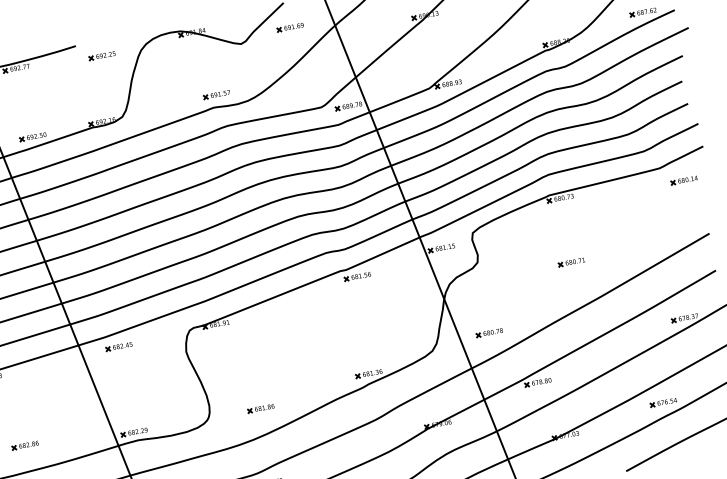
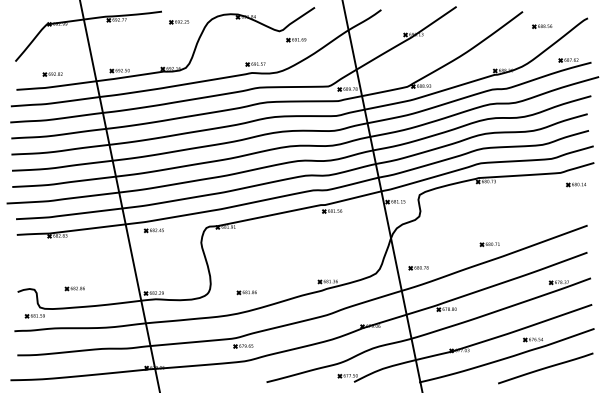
part: (290, 27) -> (296, 39), moved
line: (570, 262) -> (489, 244), moved

